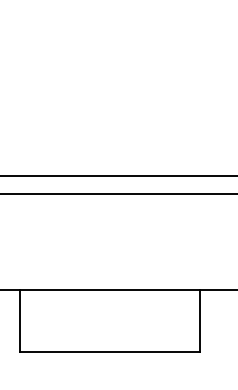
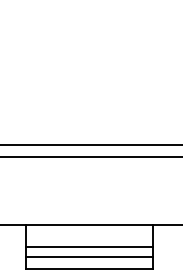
line: (109, 320) -> (89, 246), added
line: (109, 334) -> (89, 256), added

